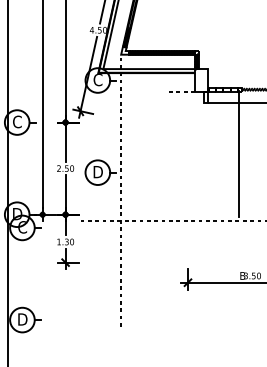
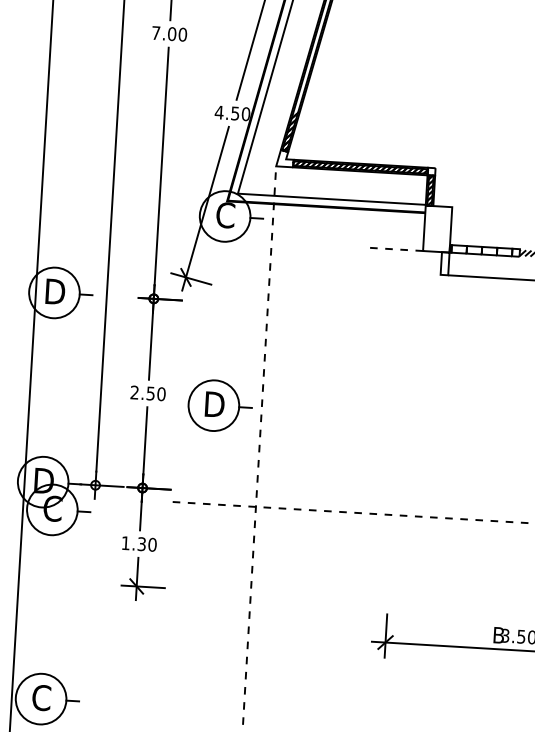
text: (17, 121) -> (55, 290), C -> D
line: (239, 153) -> (507, 383), removed
text: (22, 319) -> (41, 697), D -> C

